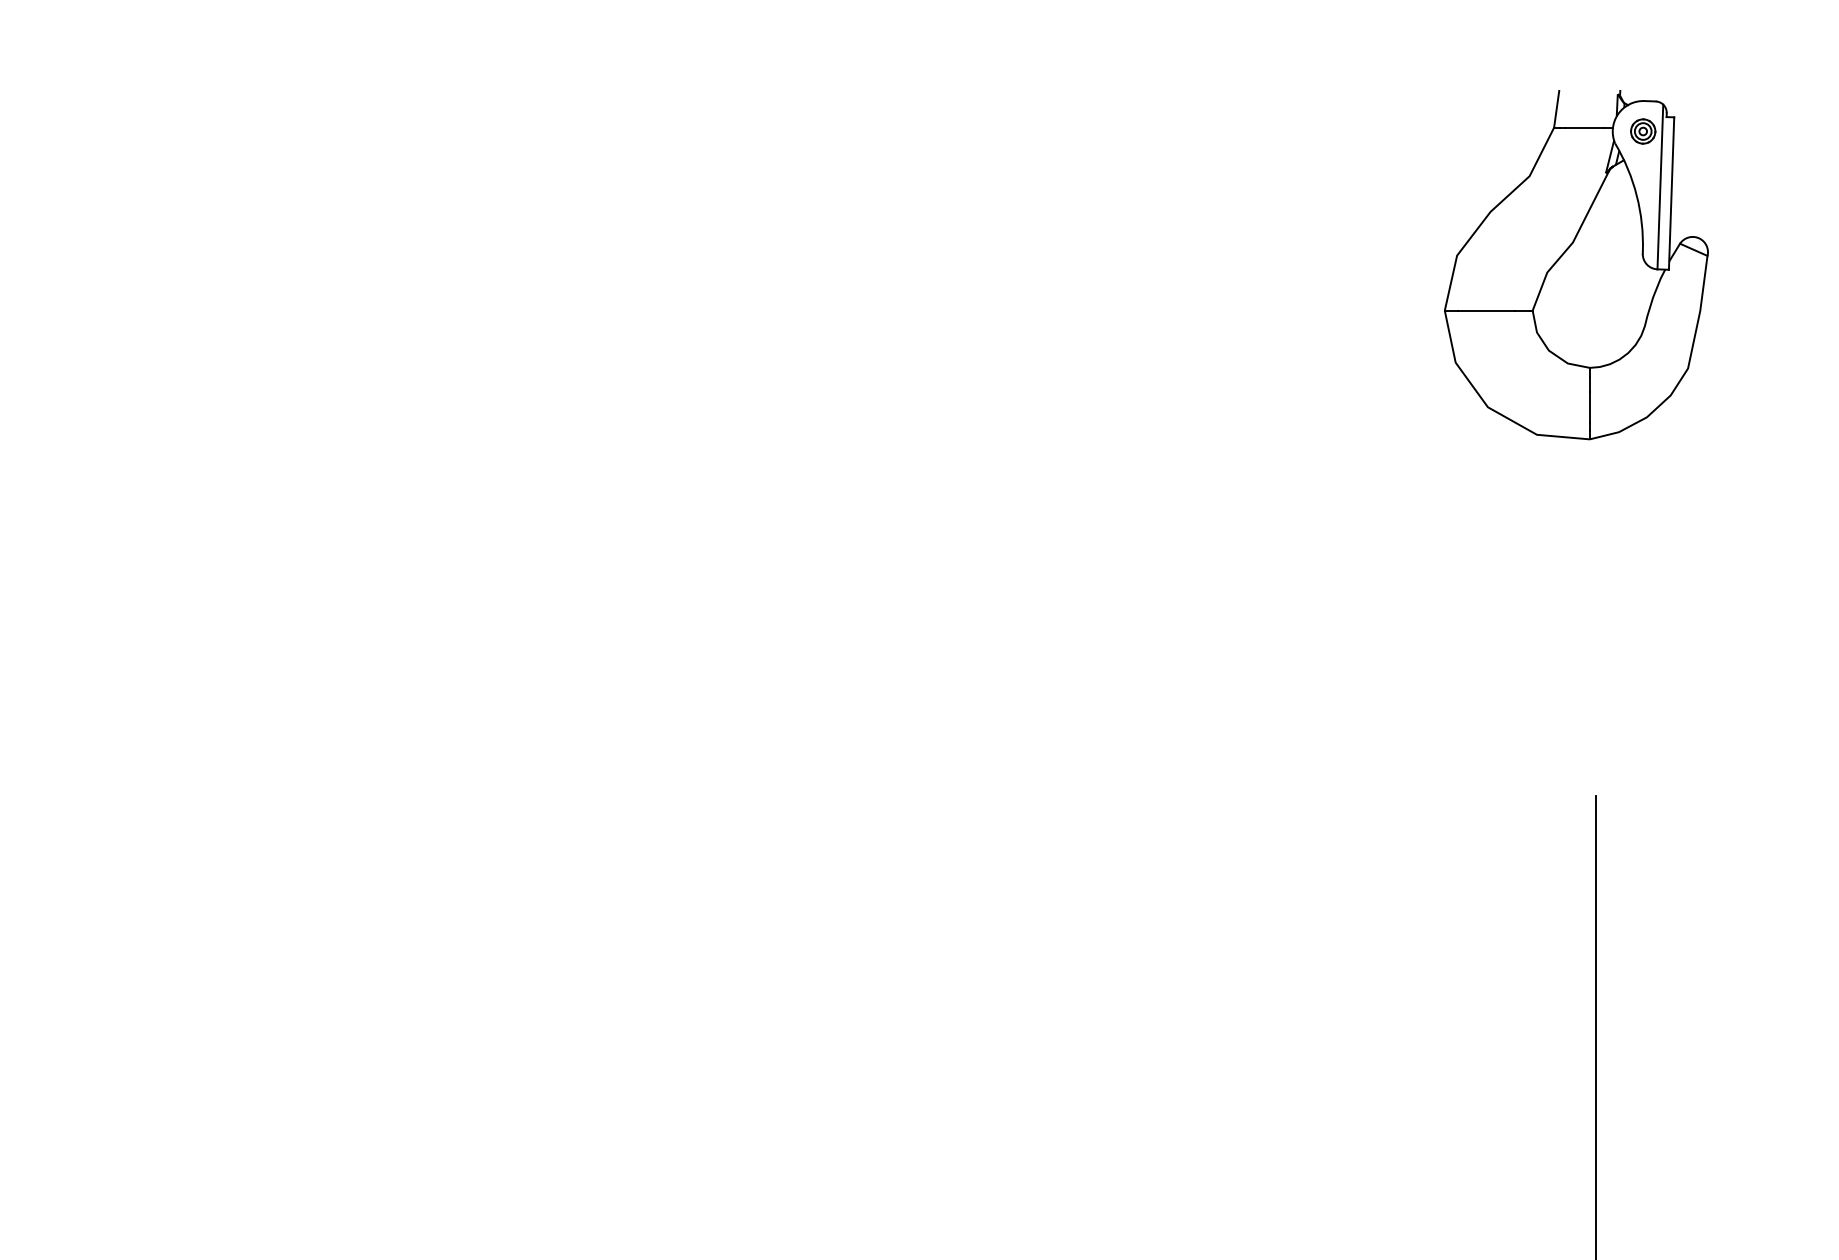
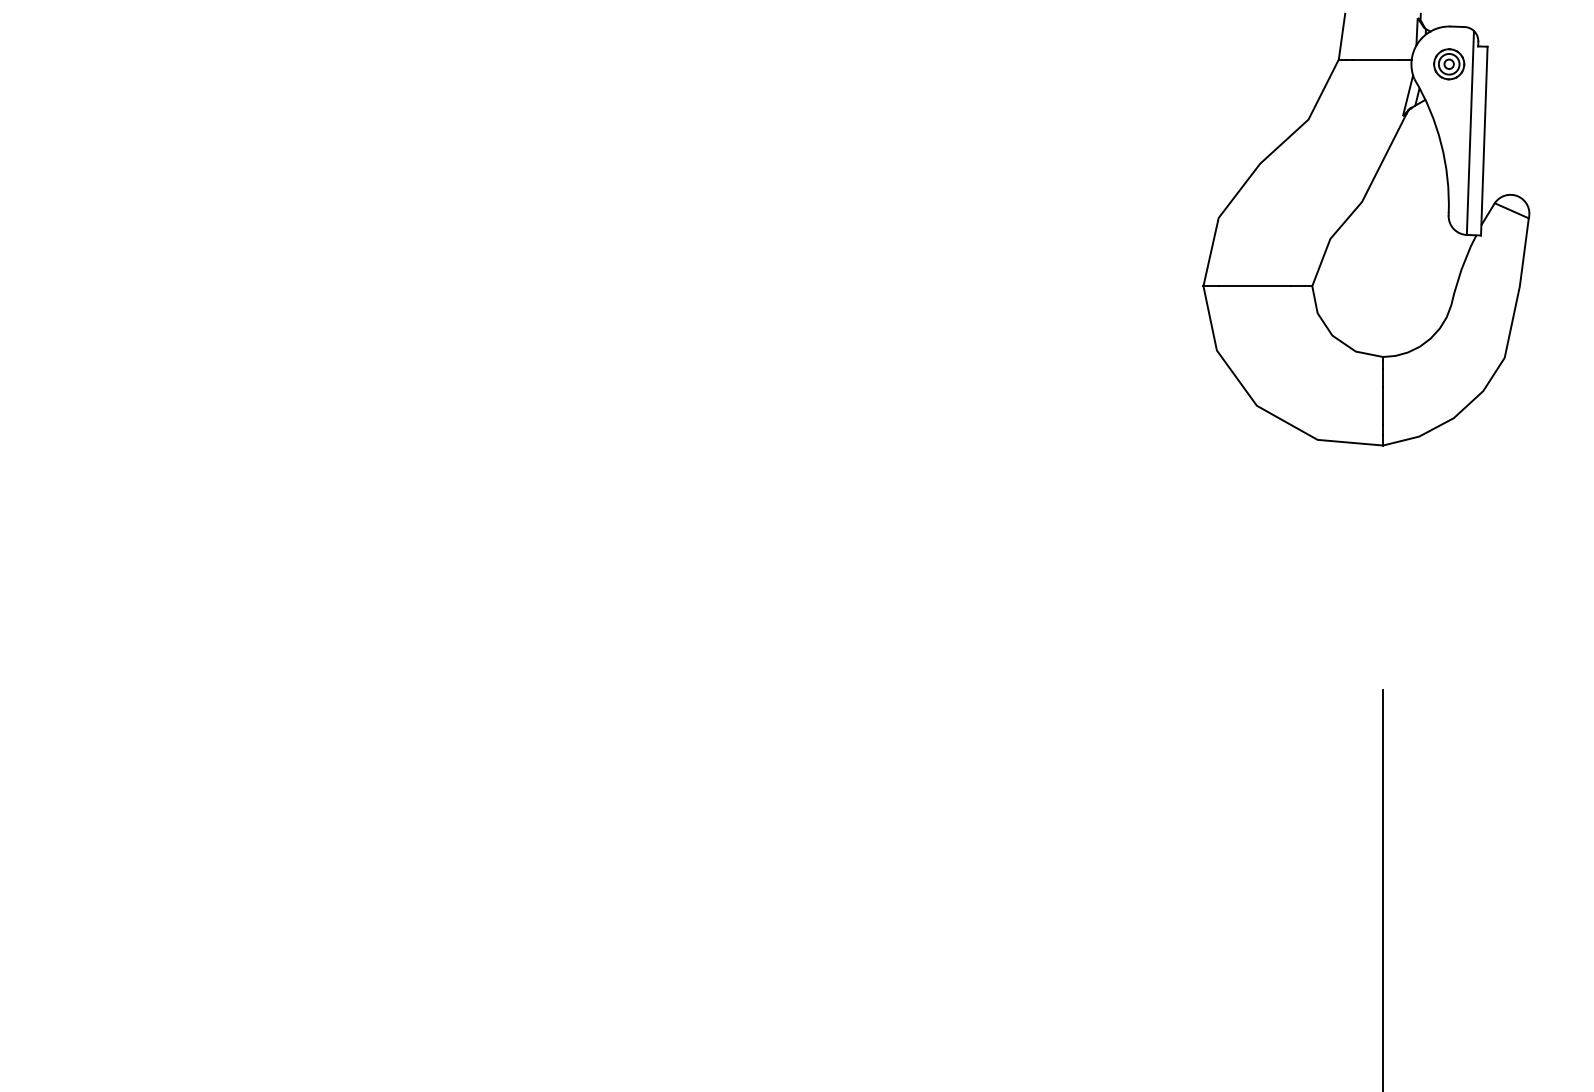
part: (1576, 264) -> (1366, 229), size x1.43

